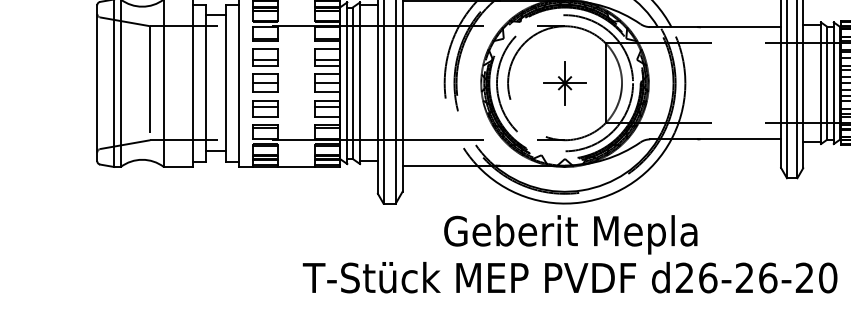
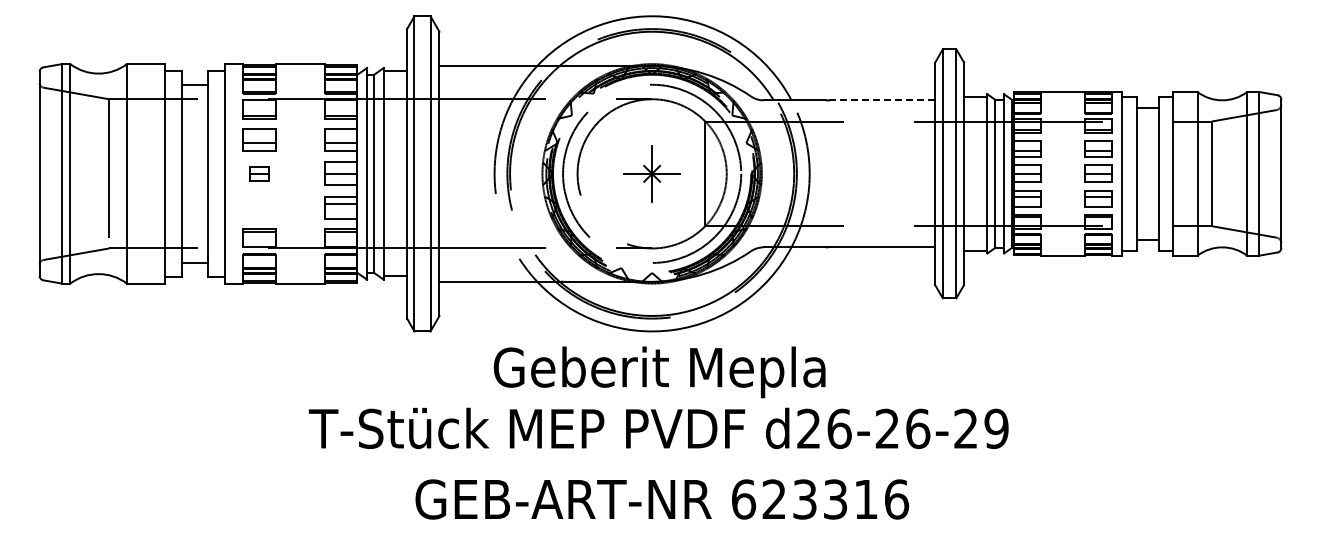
line: (739, 27) -> (880, 100), solid -> dashed
part: (265, 82) -> (259, 173), size x0.6
part: (265, 108) -> (259, 207), removed
text: (828, 277) -> (996, 428), d26-26-20 -> d26-26-29

